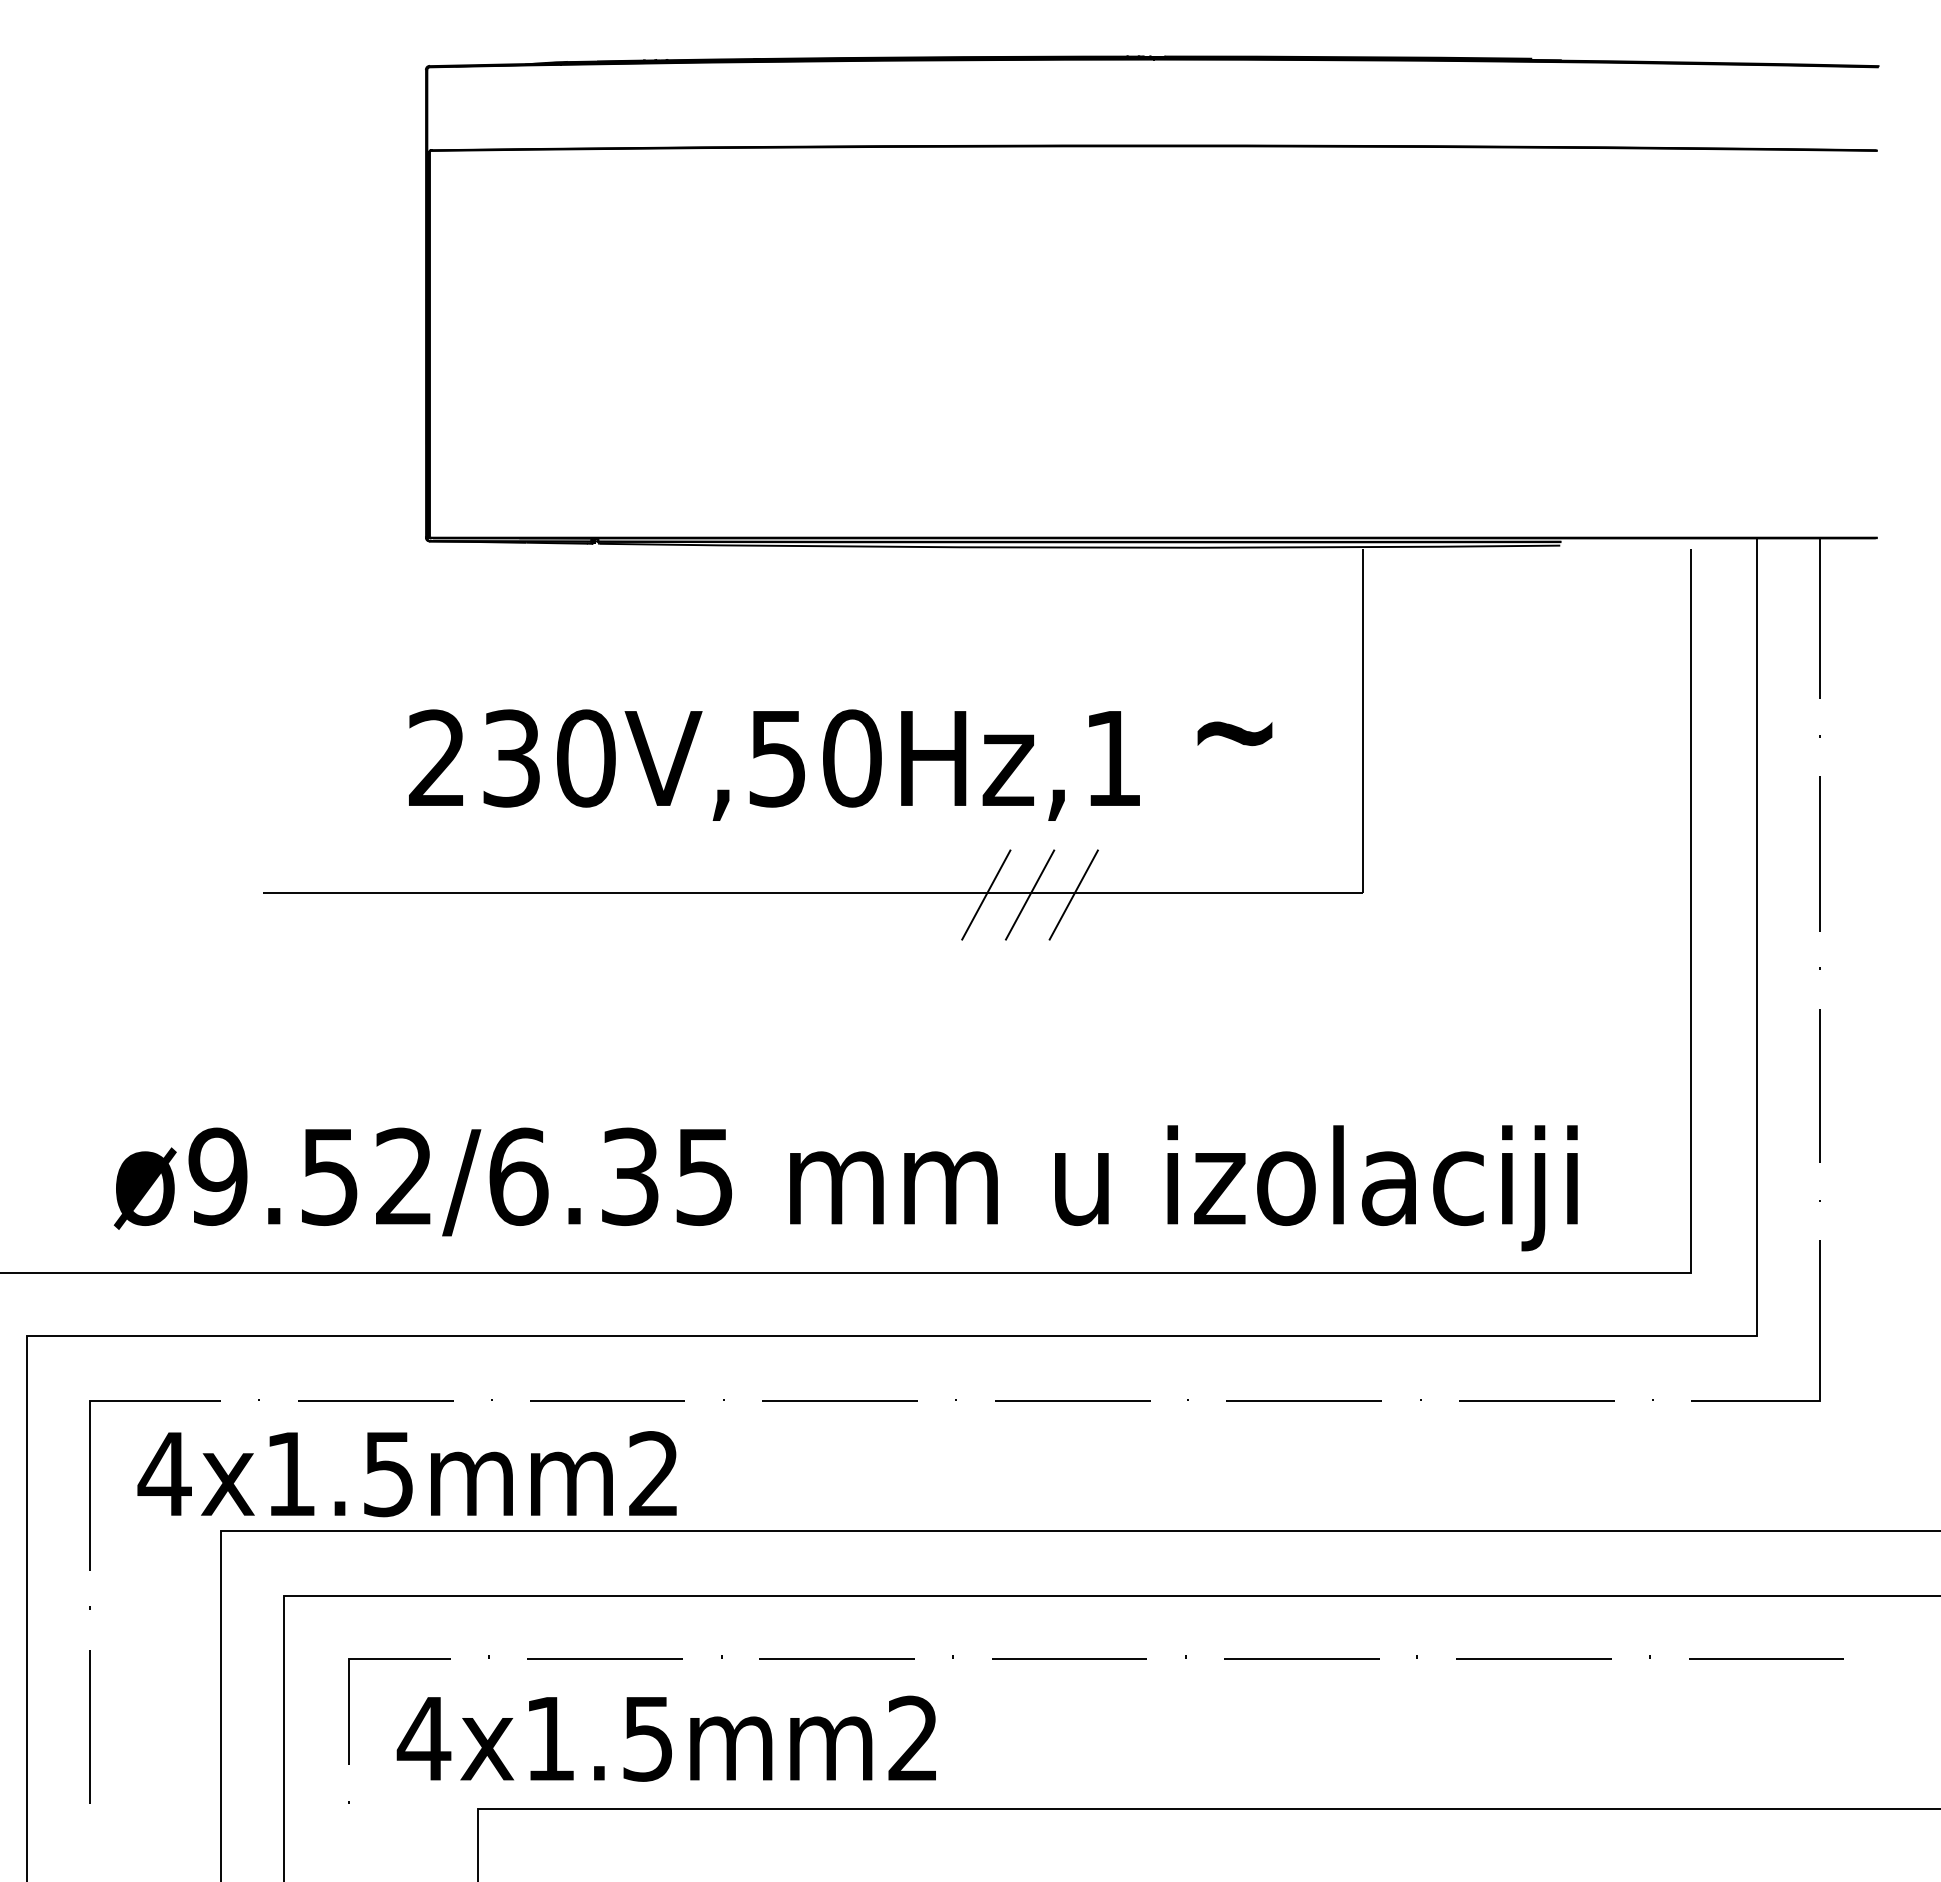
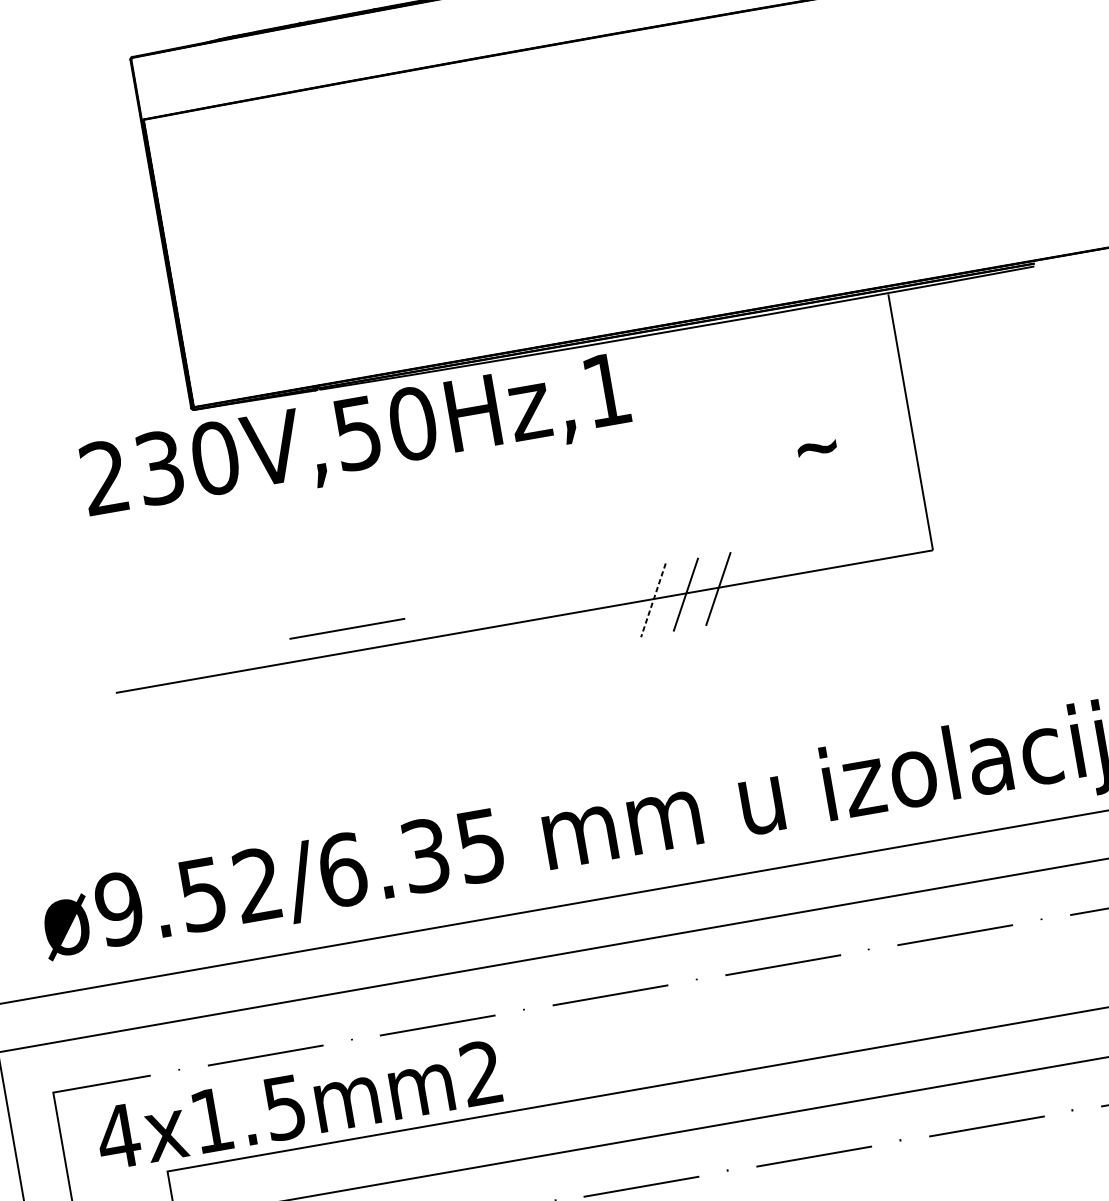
part: (1234, 733) -> (816, 448), size x0.7
text: (774, 764) -> (355, 438), moved
line: (579, 861) -> (347, 628), added
line: (986, 895) -> (653, 600), solid -> dashed

